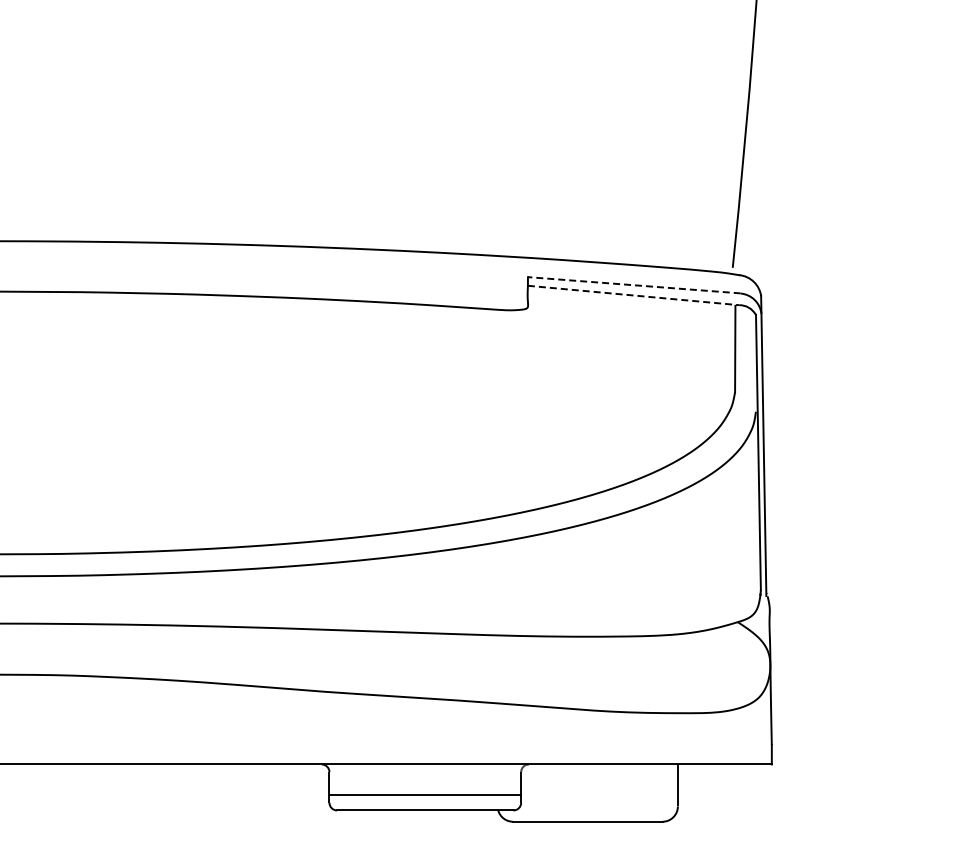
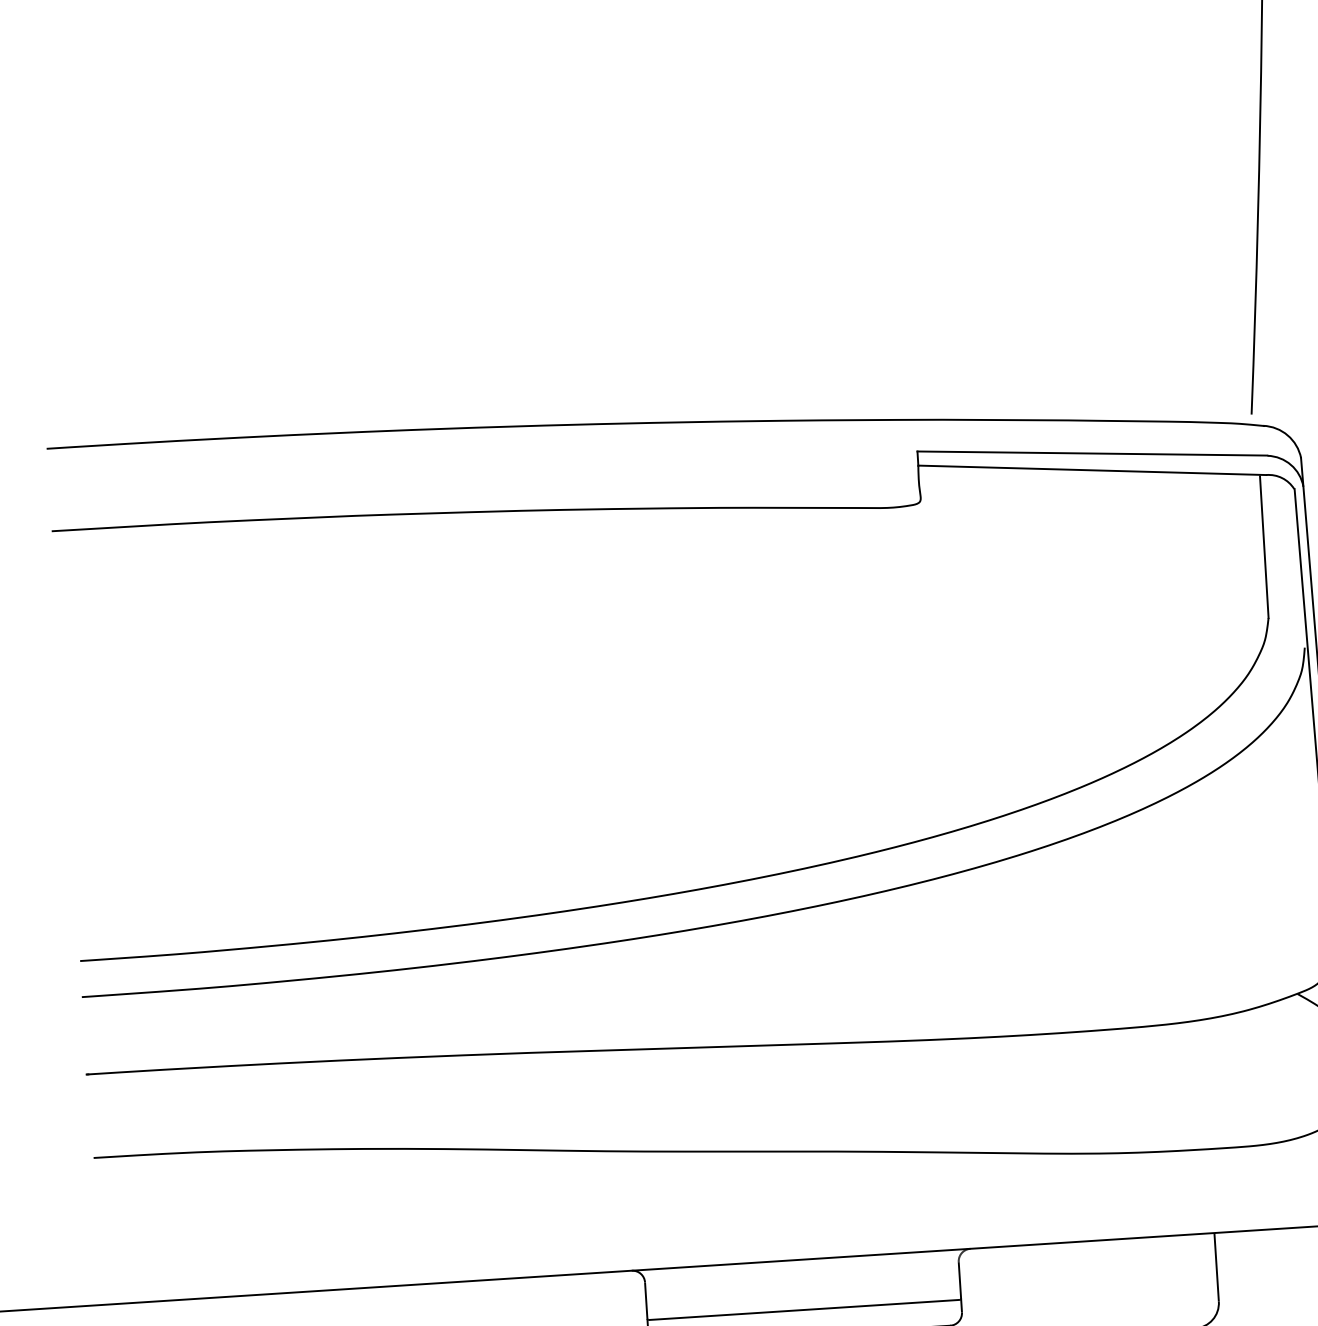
line: (634, 285) -> (1092, 453), dashed -> solid
line: (634, 295) -> (1093, 470), dashed -> solid

